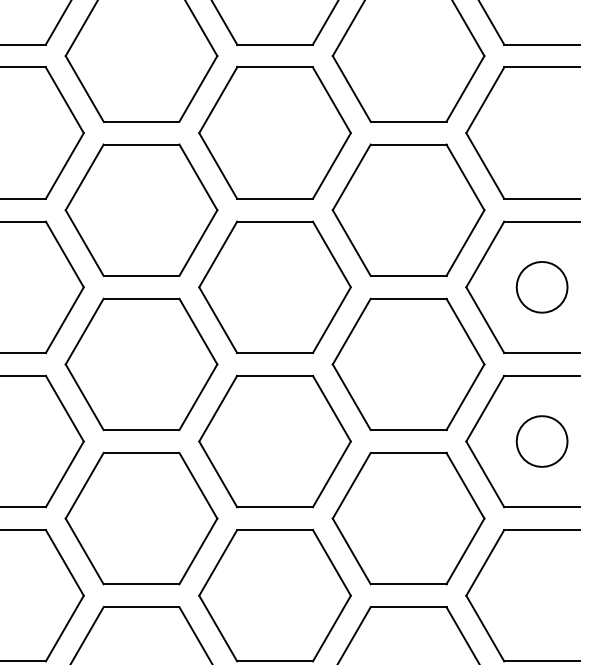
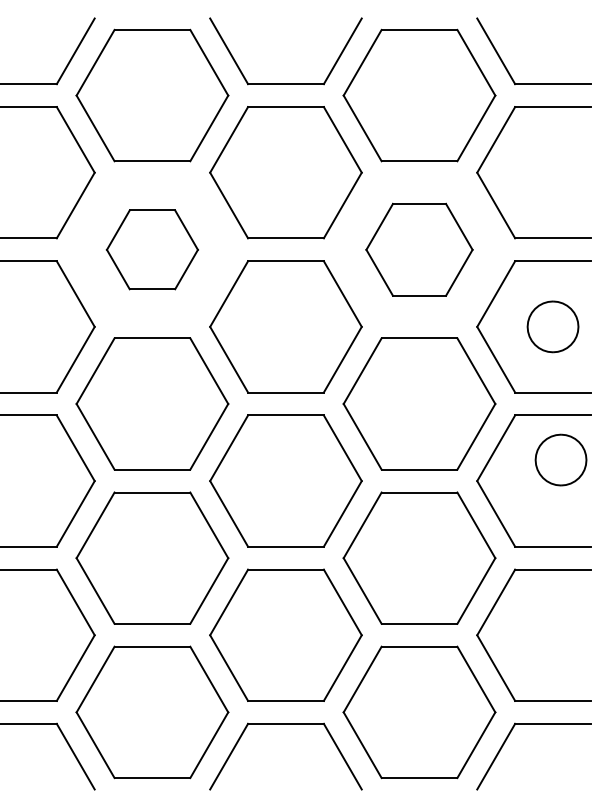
part: (141, 209) -> (152, 249), size x0.6
part: (408, 209) -> (419, 249), size x0.7
part: (541, 440) -> (560, 459), moved

